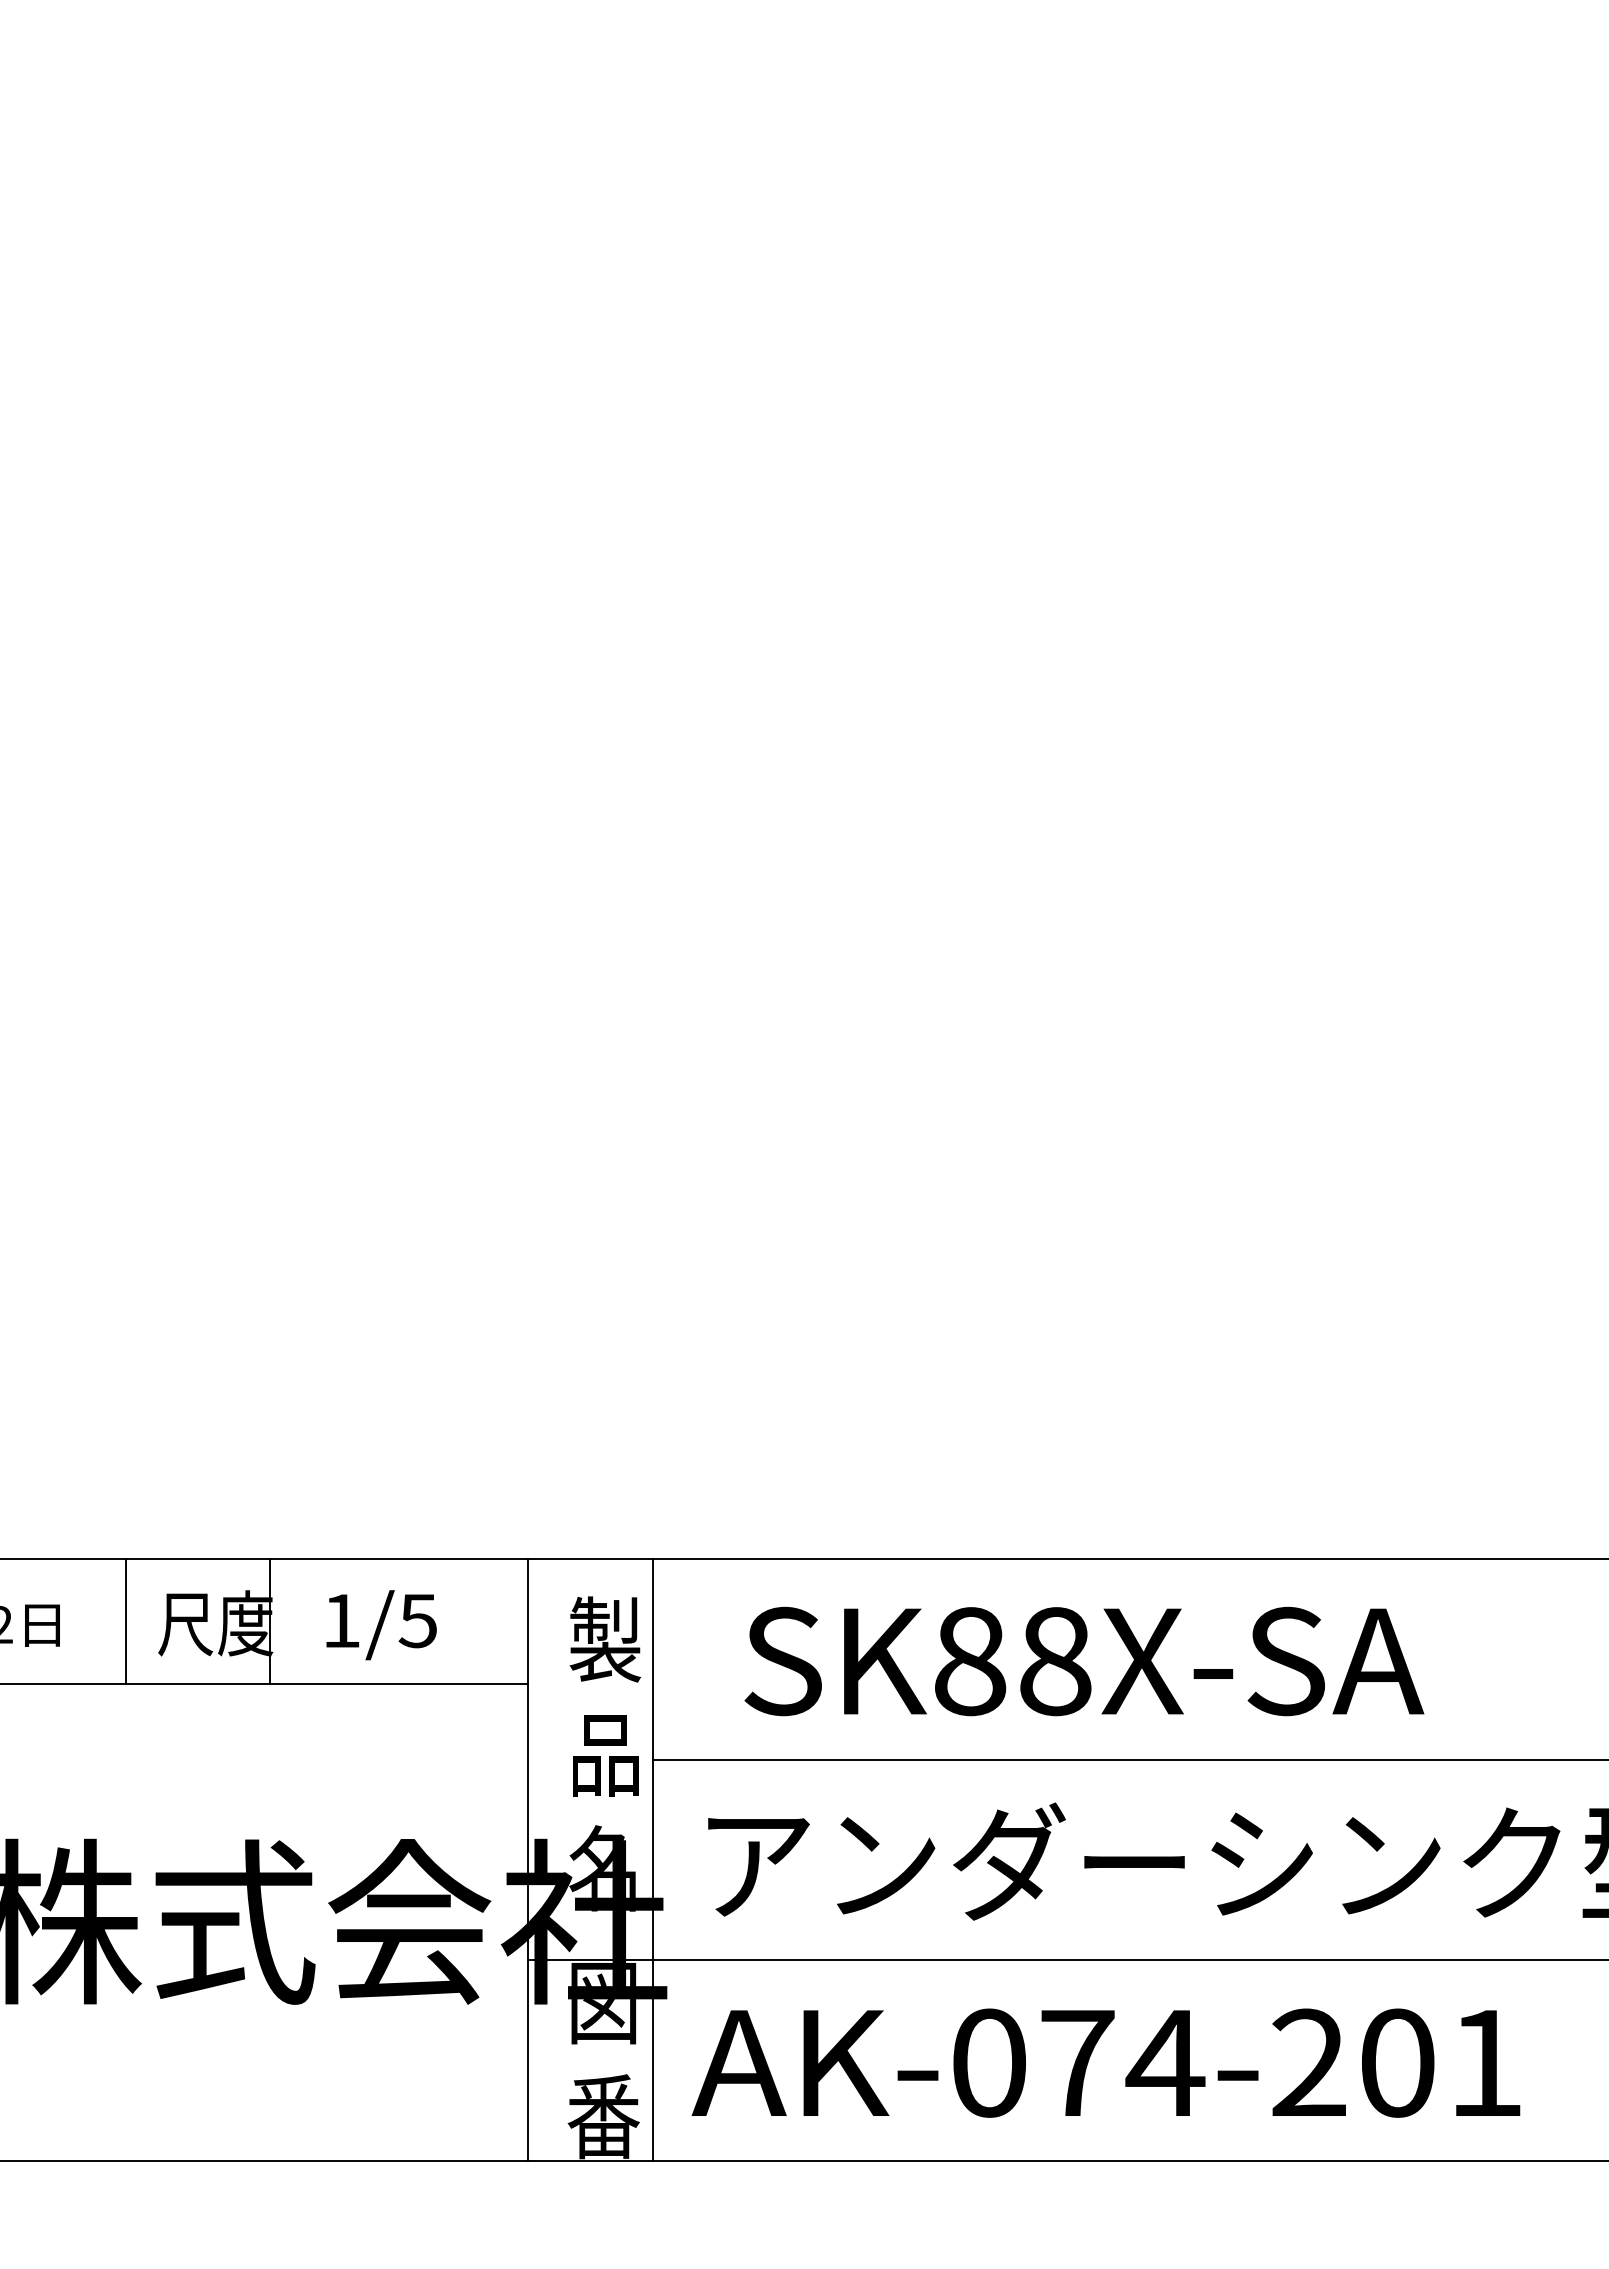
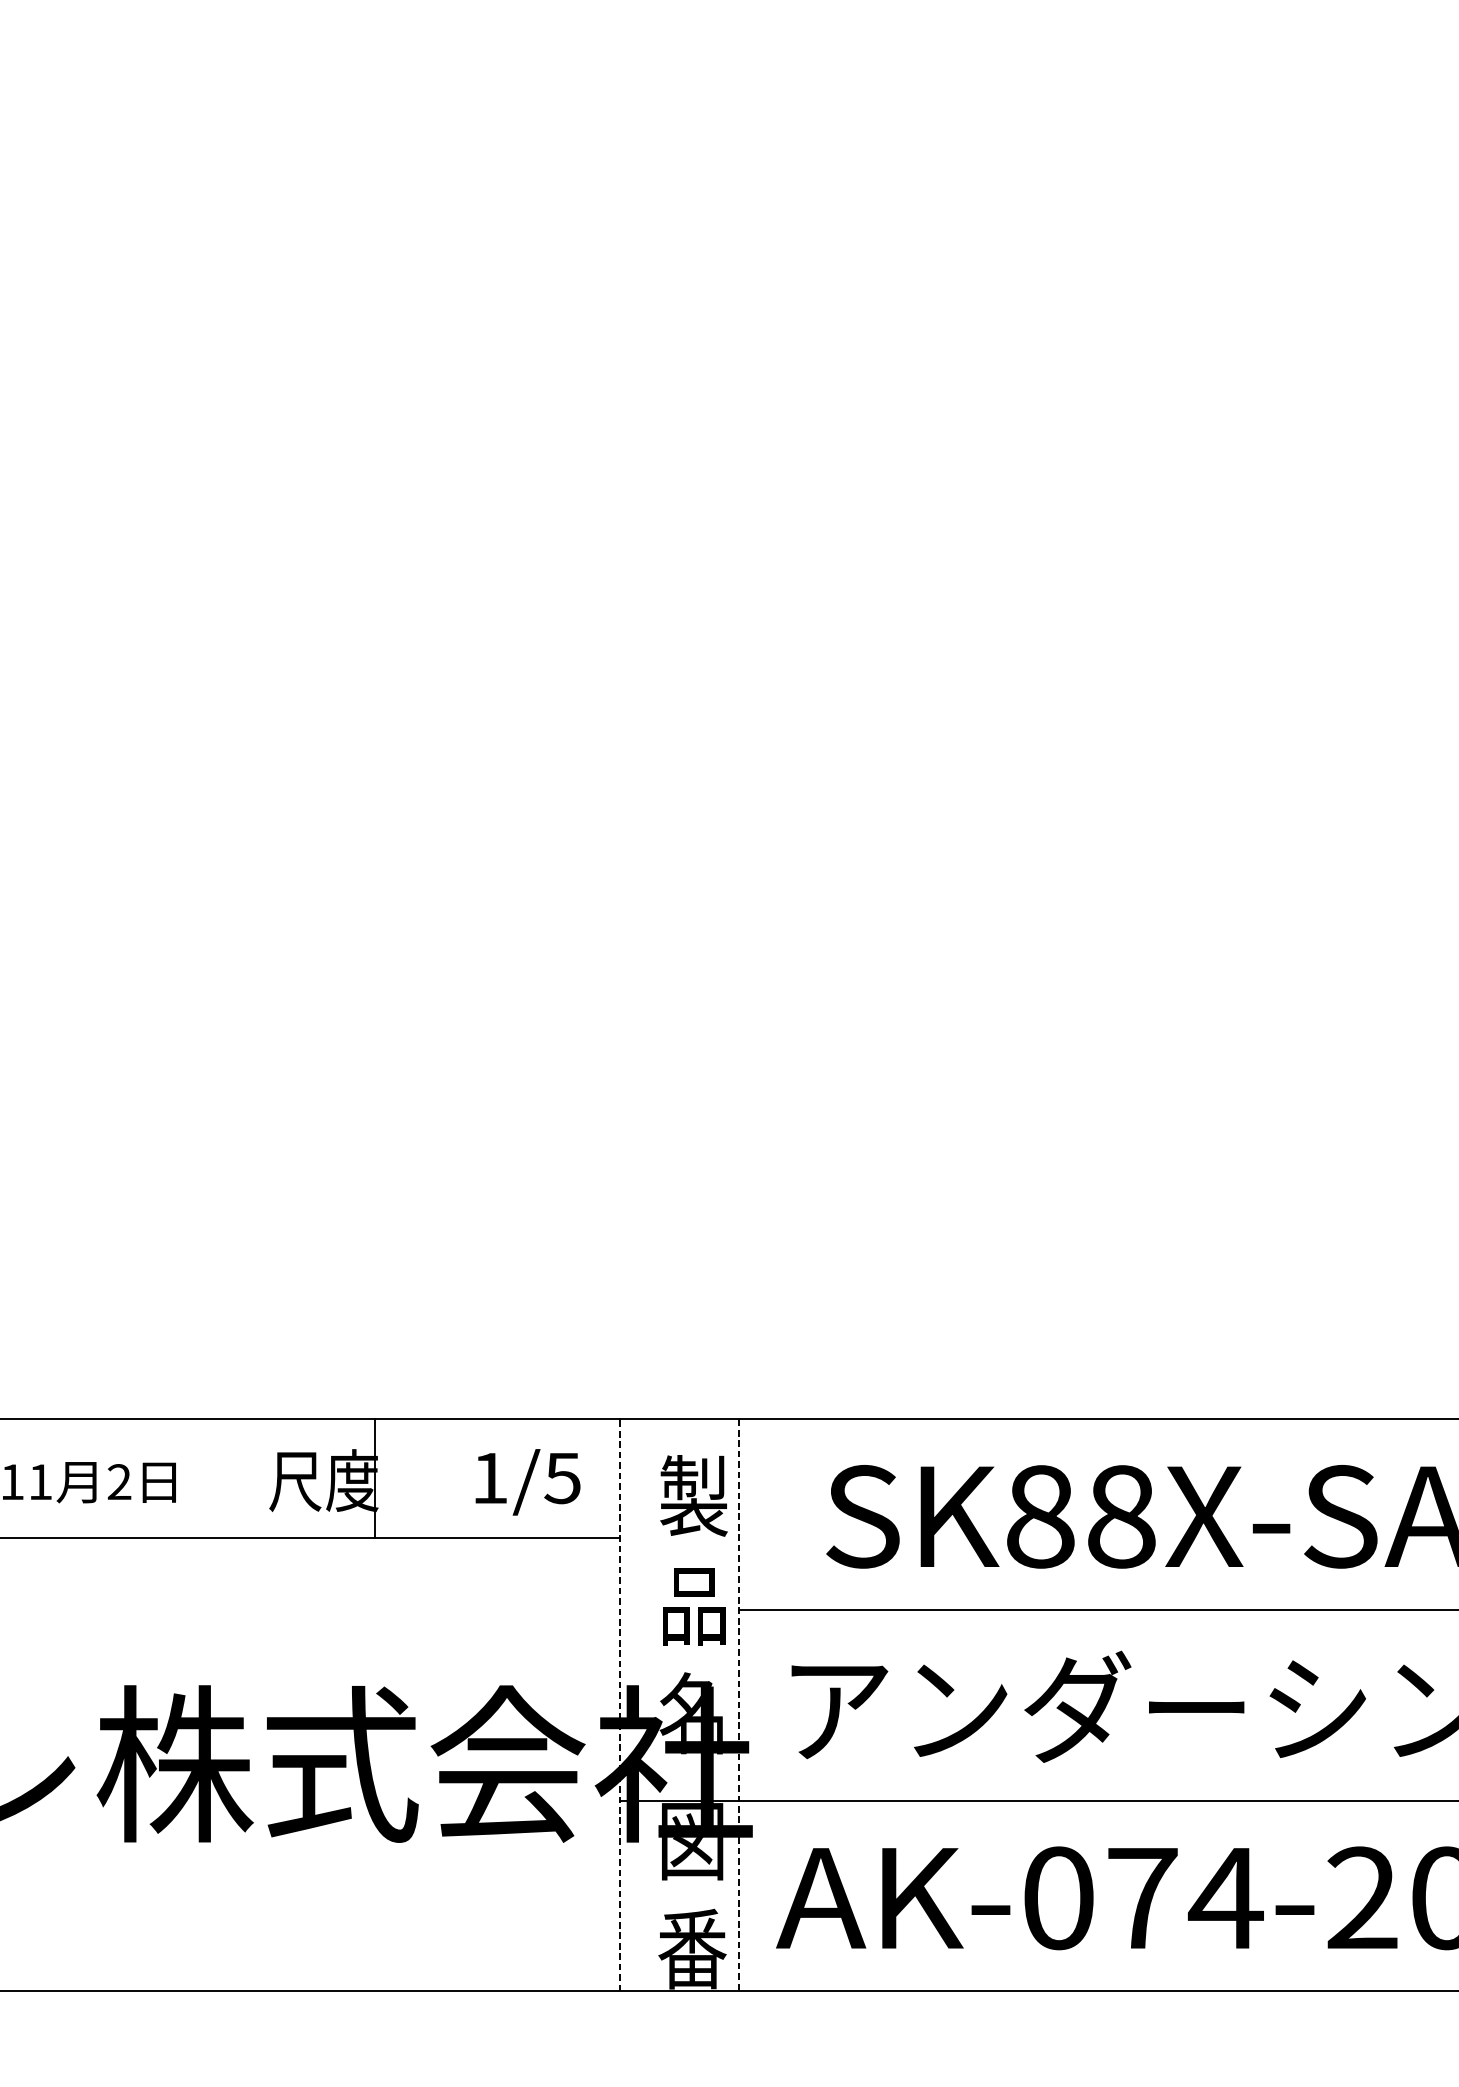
line: (125, 1620) -> (238, 1477), removed
text: (381, 1625) -> (527, 1482), moved
line: (527, 1859) -> (620, 1704), solid -> dashed
line: (652, 1860) -> (738, 1705), solid -> dashed

